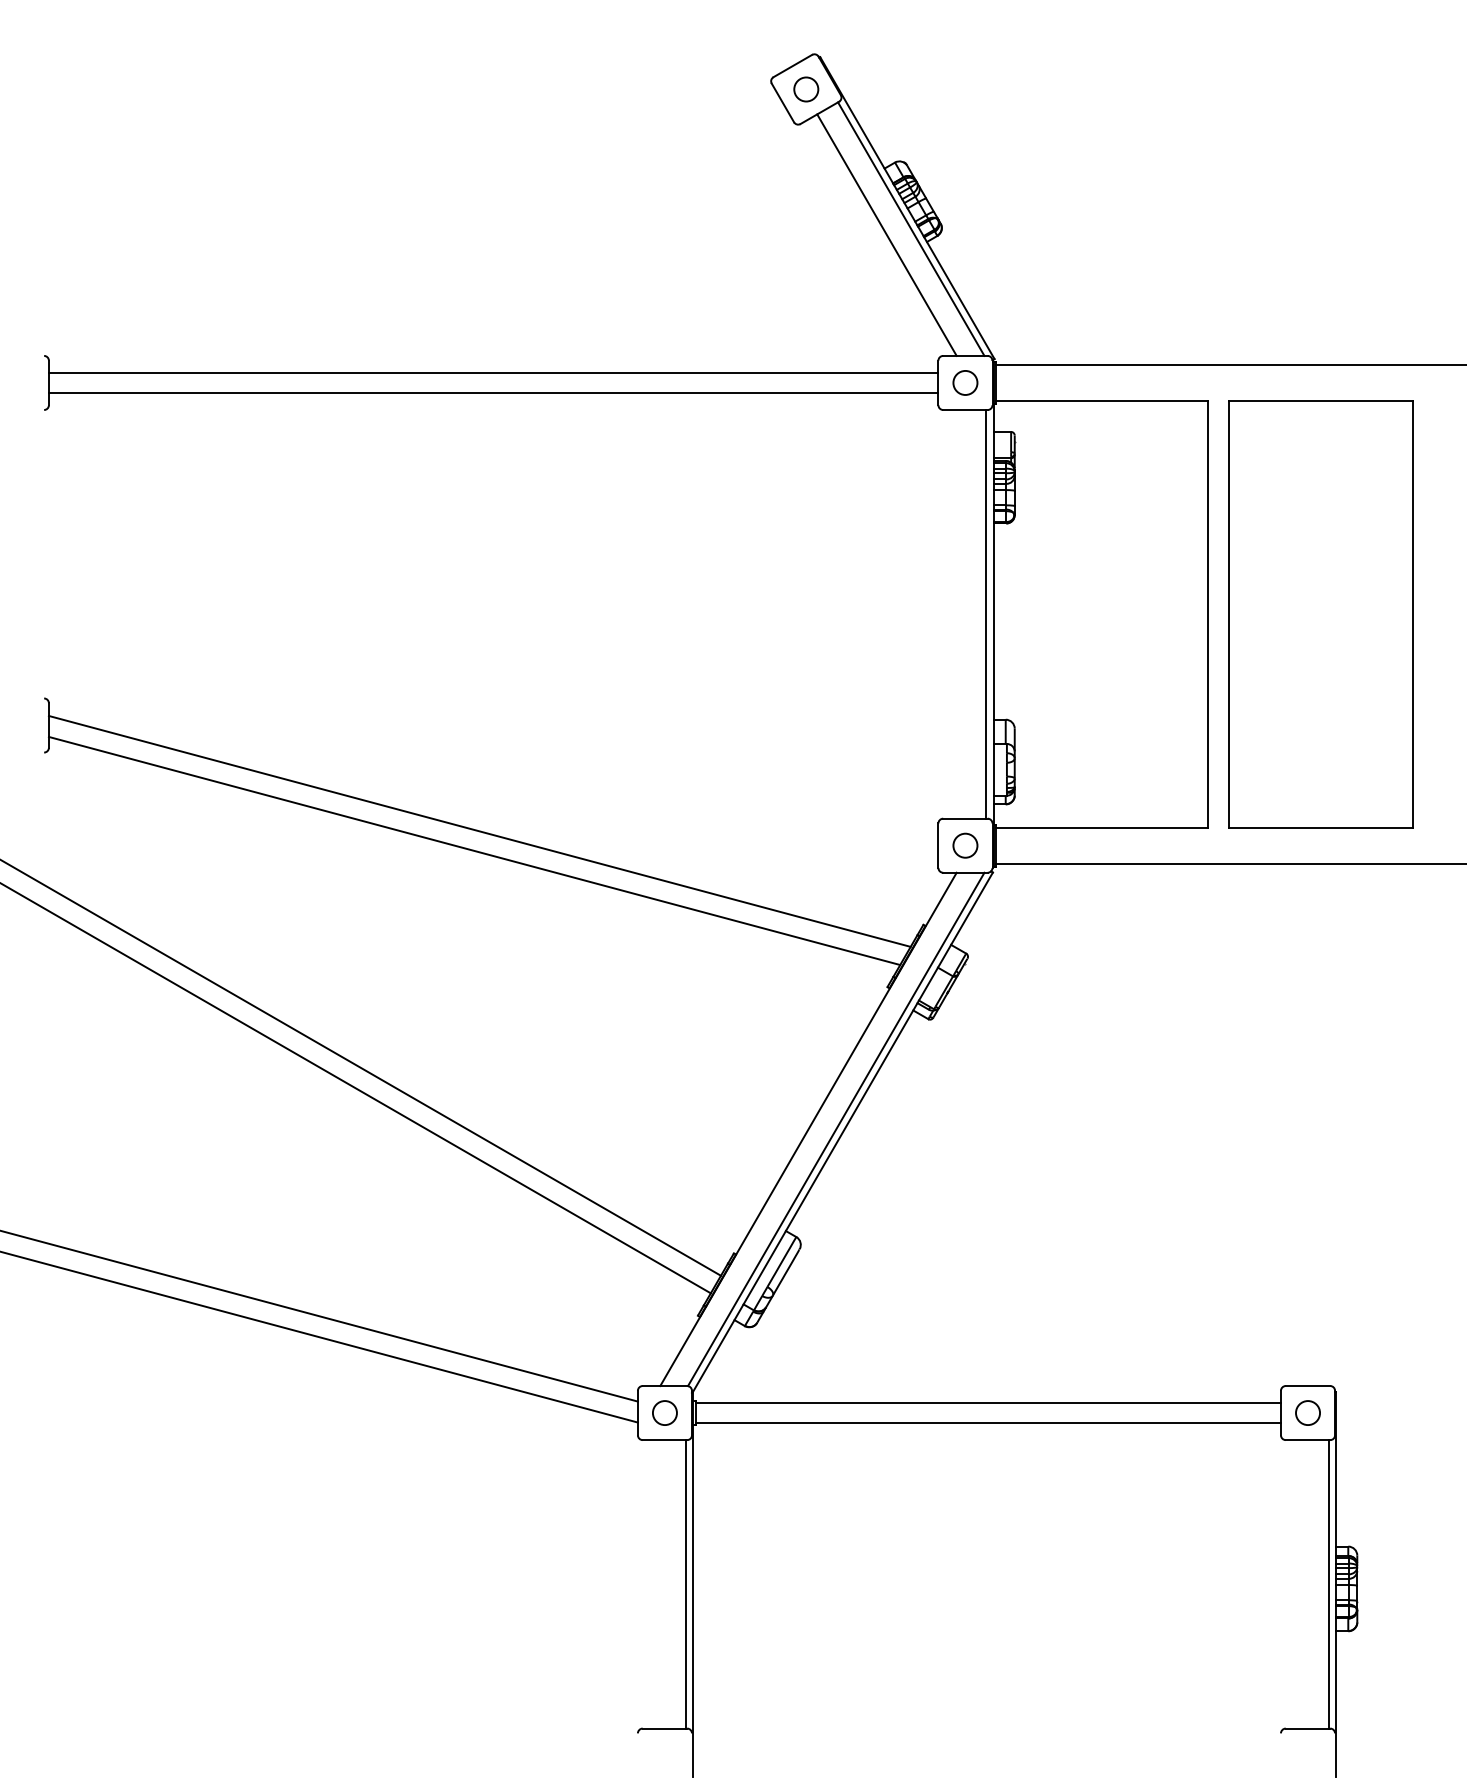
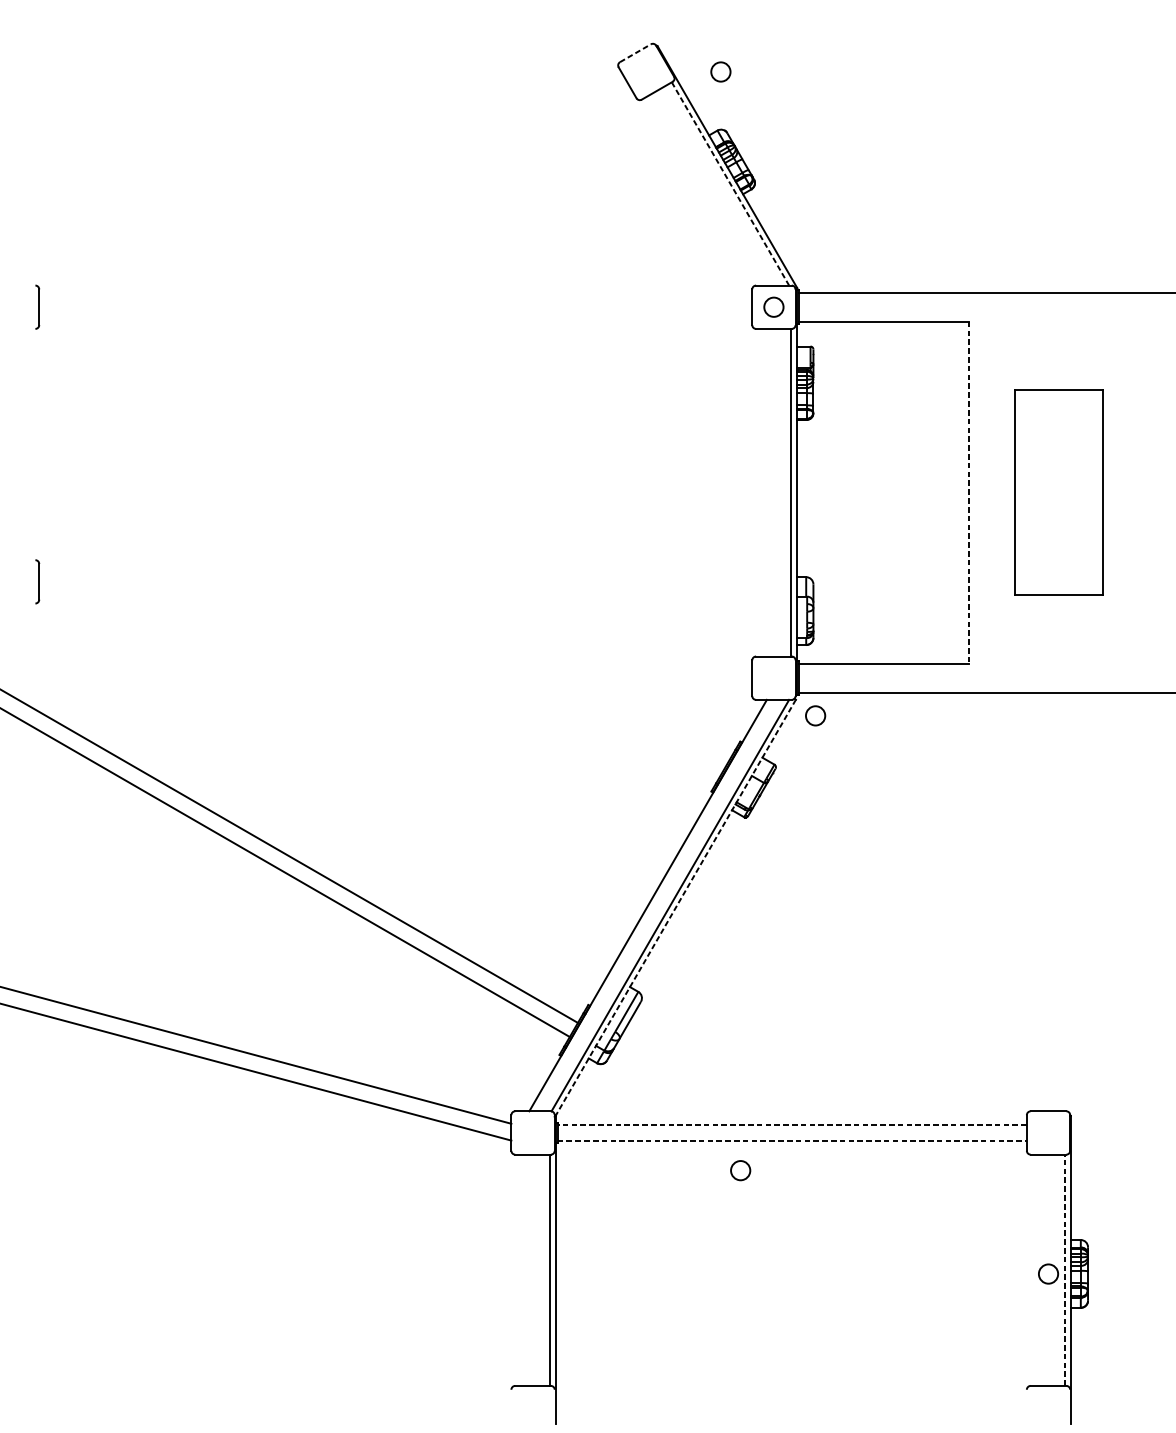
line: (793, 65) -> (636, 52), solid -> dashed
circle: (806, 89) -> (721, 72), moved
line: (911, 229) -> (730, 184), solid -> dashed
line: (886, 234) -> (710, 188), removed
line: (493, 372) -> (395, 298), removed
line: (493, 393) -> (395, 315), removed
line: (1208, 614) -> (968, 492), solid -> dashed
part: (1320, 614) -> (1058, 492), size x0.6
line: (479, 830) -> (384, 665), removed
circle: (965, 845) -> (815, 715), moved
line: (474, 850) -> (380, 682), removed
line: (842, 1133) -> (675, 908), solid -> dashed
line: (988, 1402) -> (792, 1124), solid -> dashed
circle: (664, 1412) -> (740, 1170), moved
circle: (1307, 1412) -> (1048, 1273), moved
line: (988, 1423) -> (792, 1141), solid -> dashed
line: (1329, 1583) -> (1065, 1269), solid -> dashed

